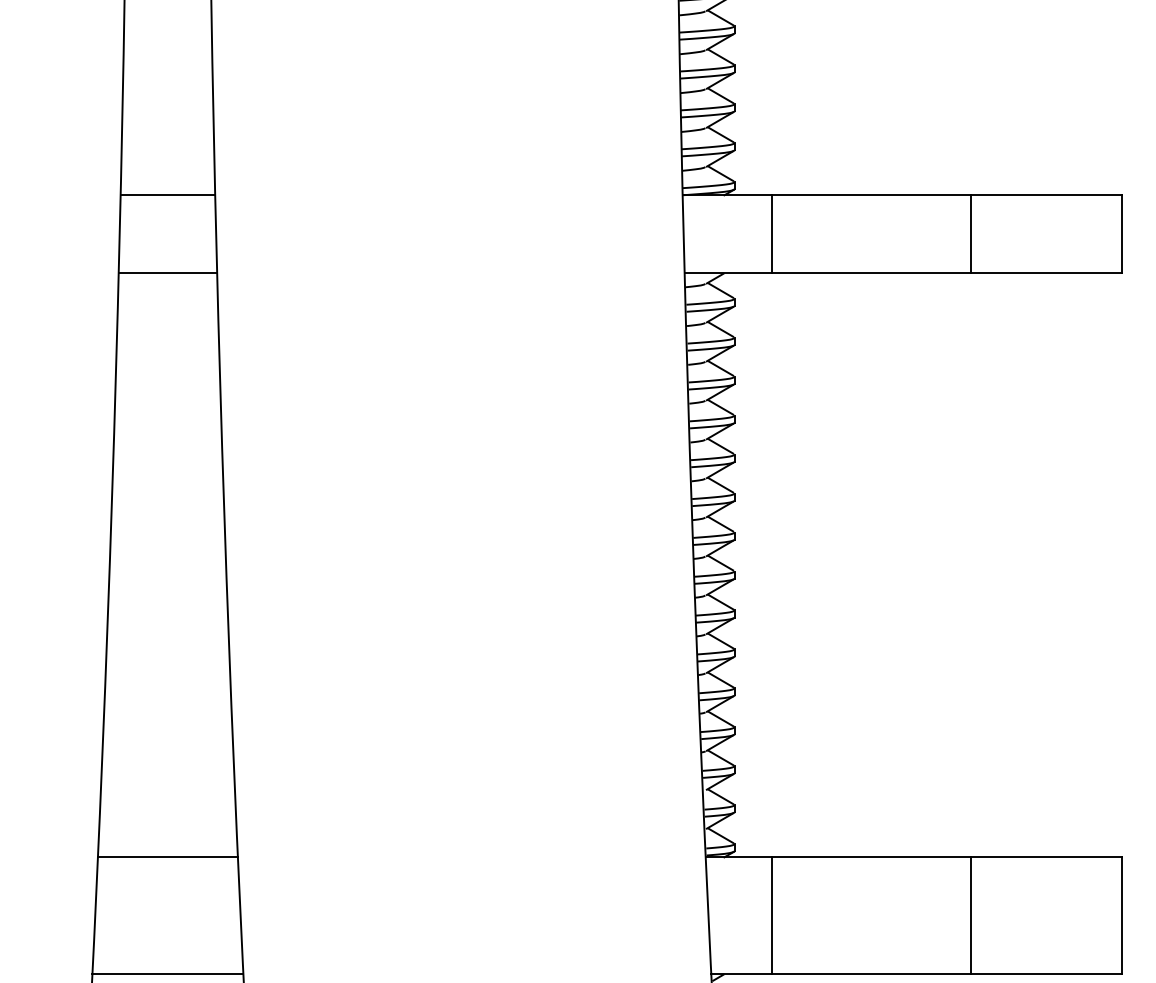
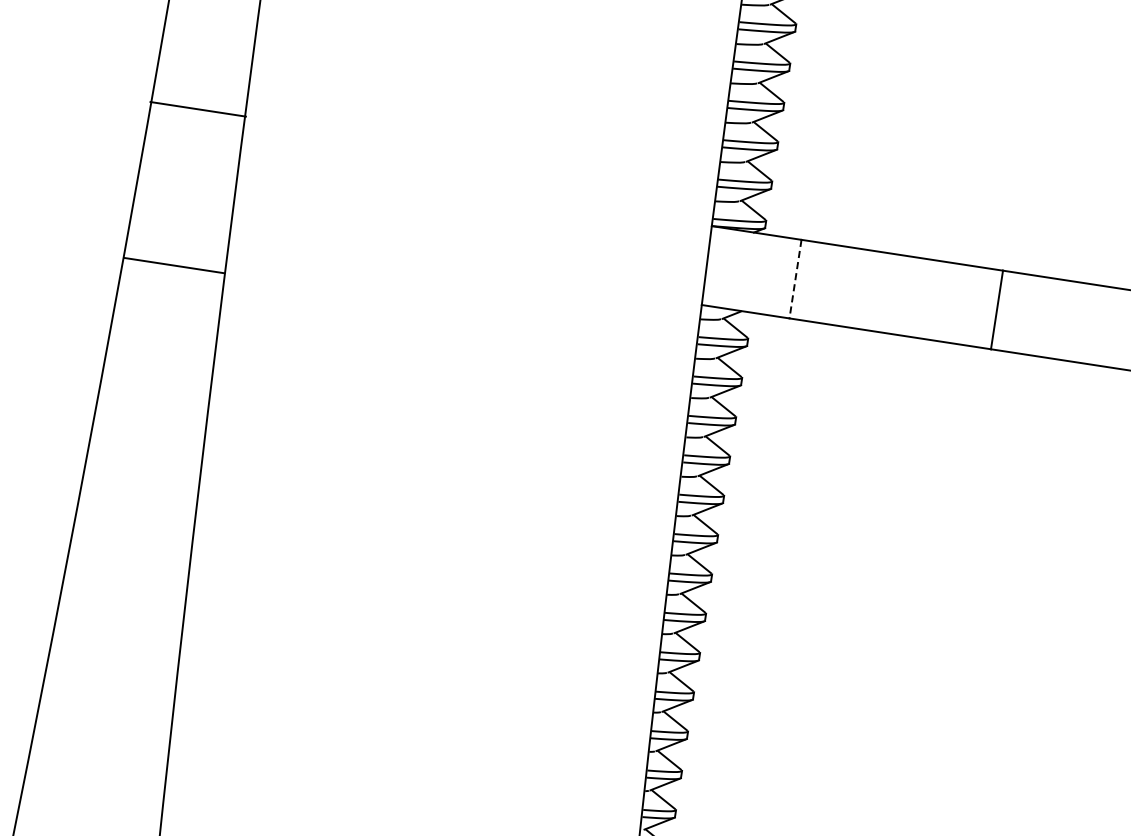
line: (167, 195) -> (197, 109), moved
line: (771, 234) -> (795, 279), solid -> dashed
line: (167, 273) -> (173, 265), moved
line: (167, 857) -> (89, 814), removed

